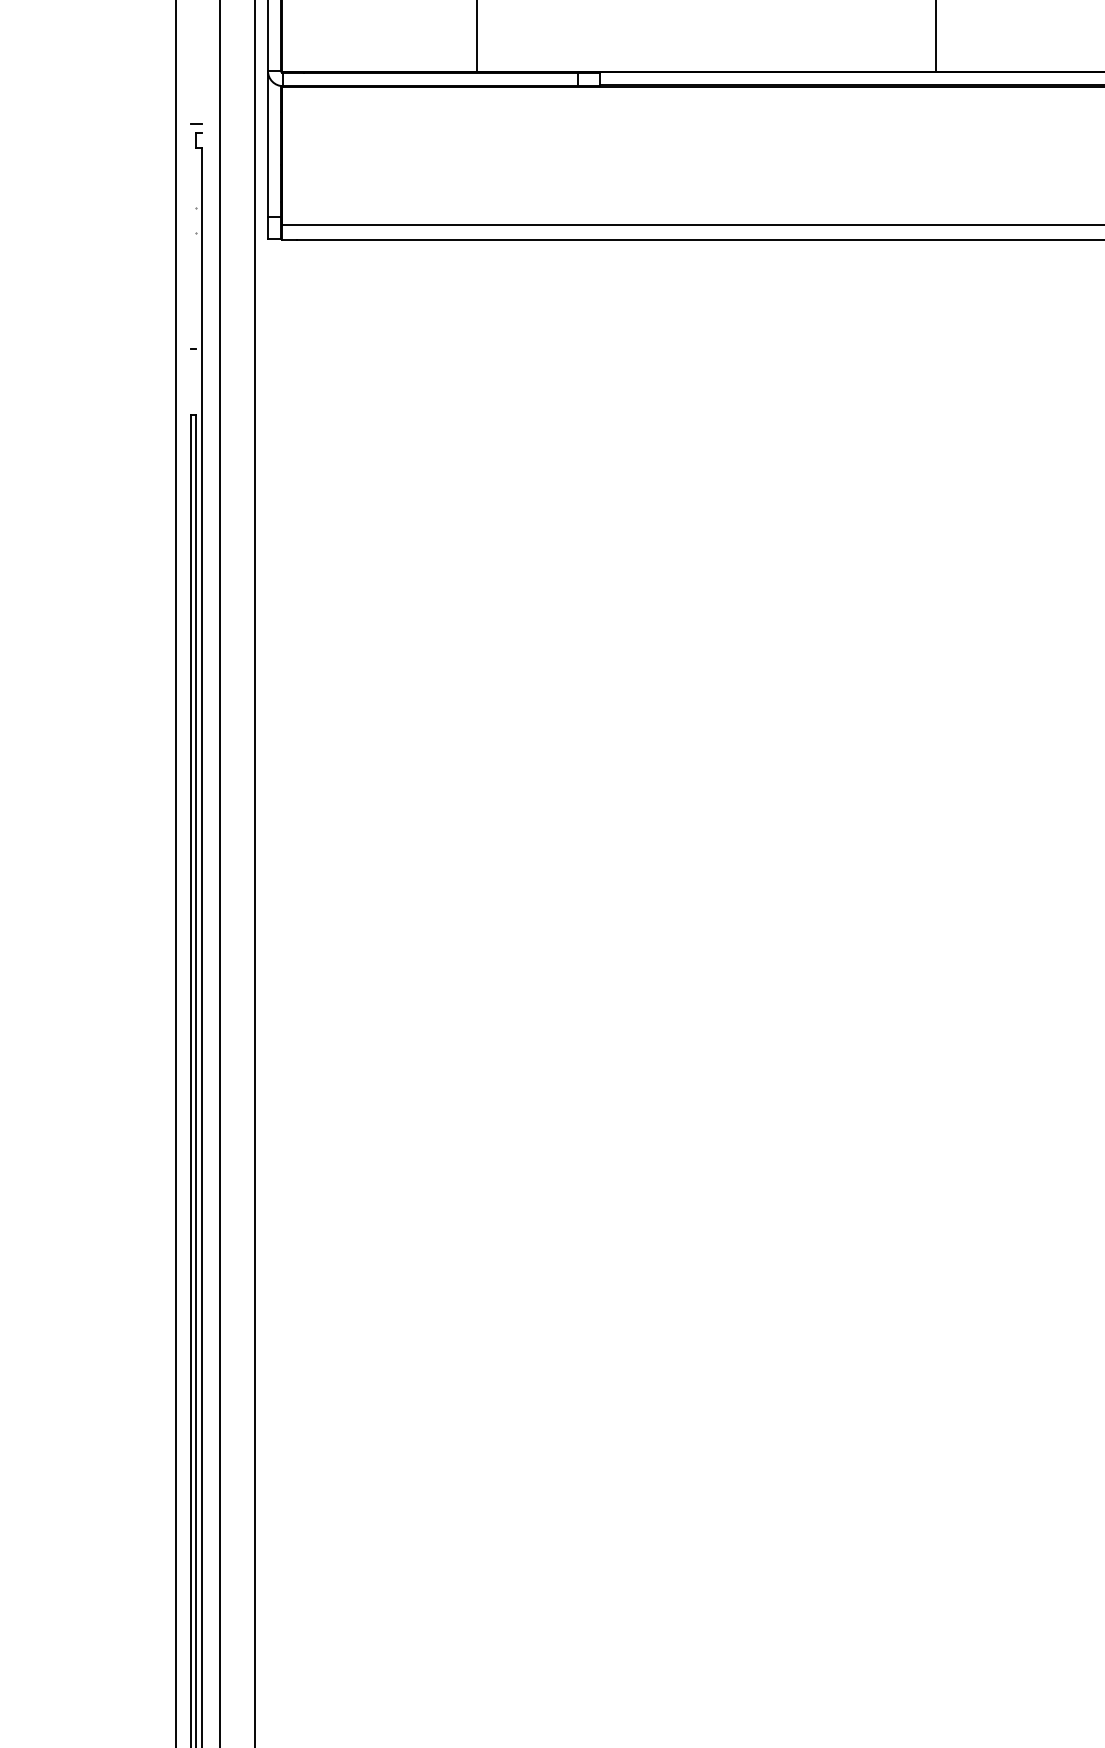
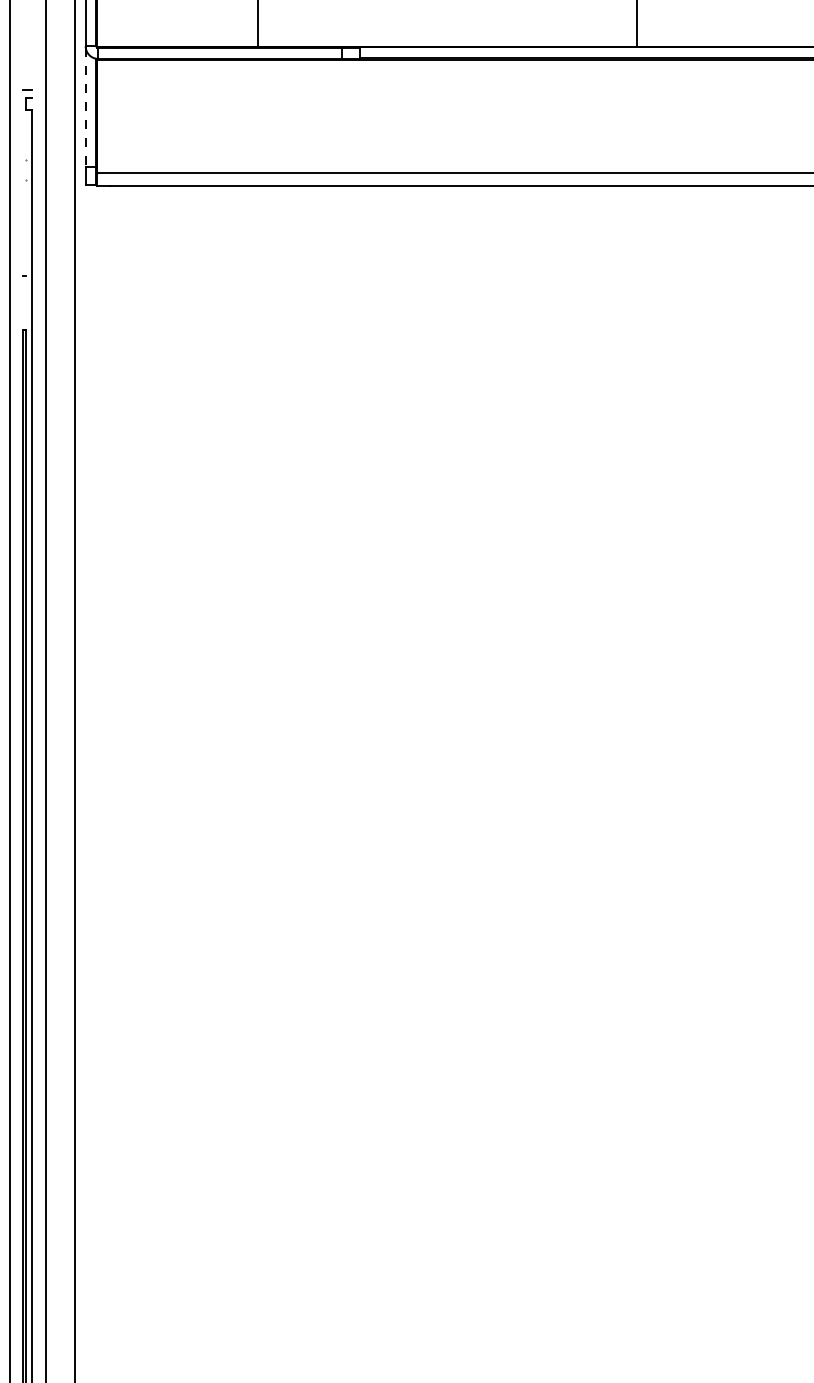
line: (267, 145) -> (85, 107), solid -> dashed

